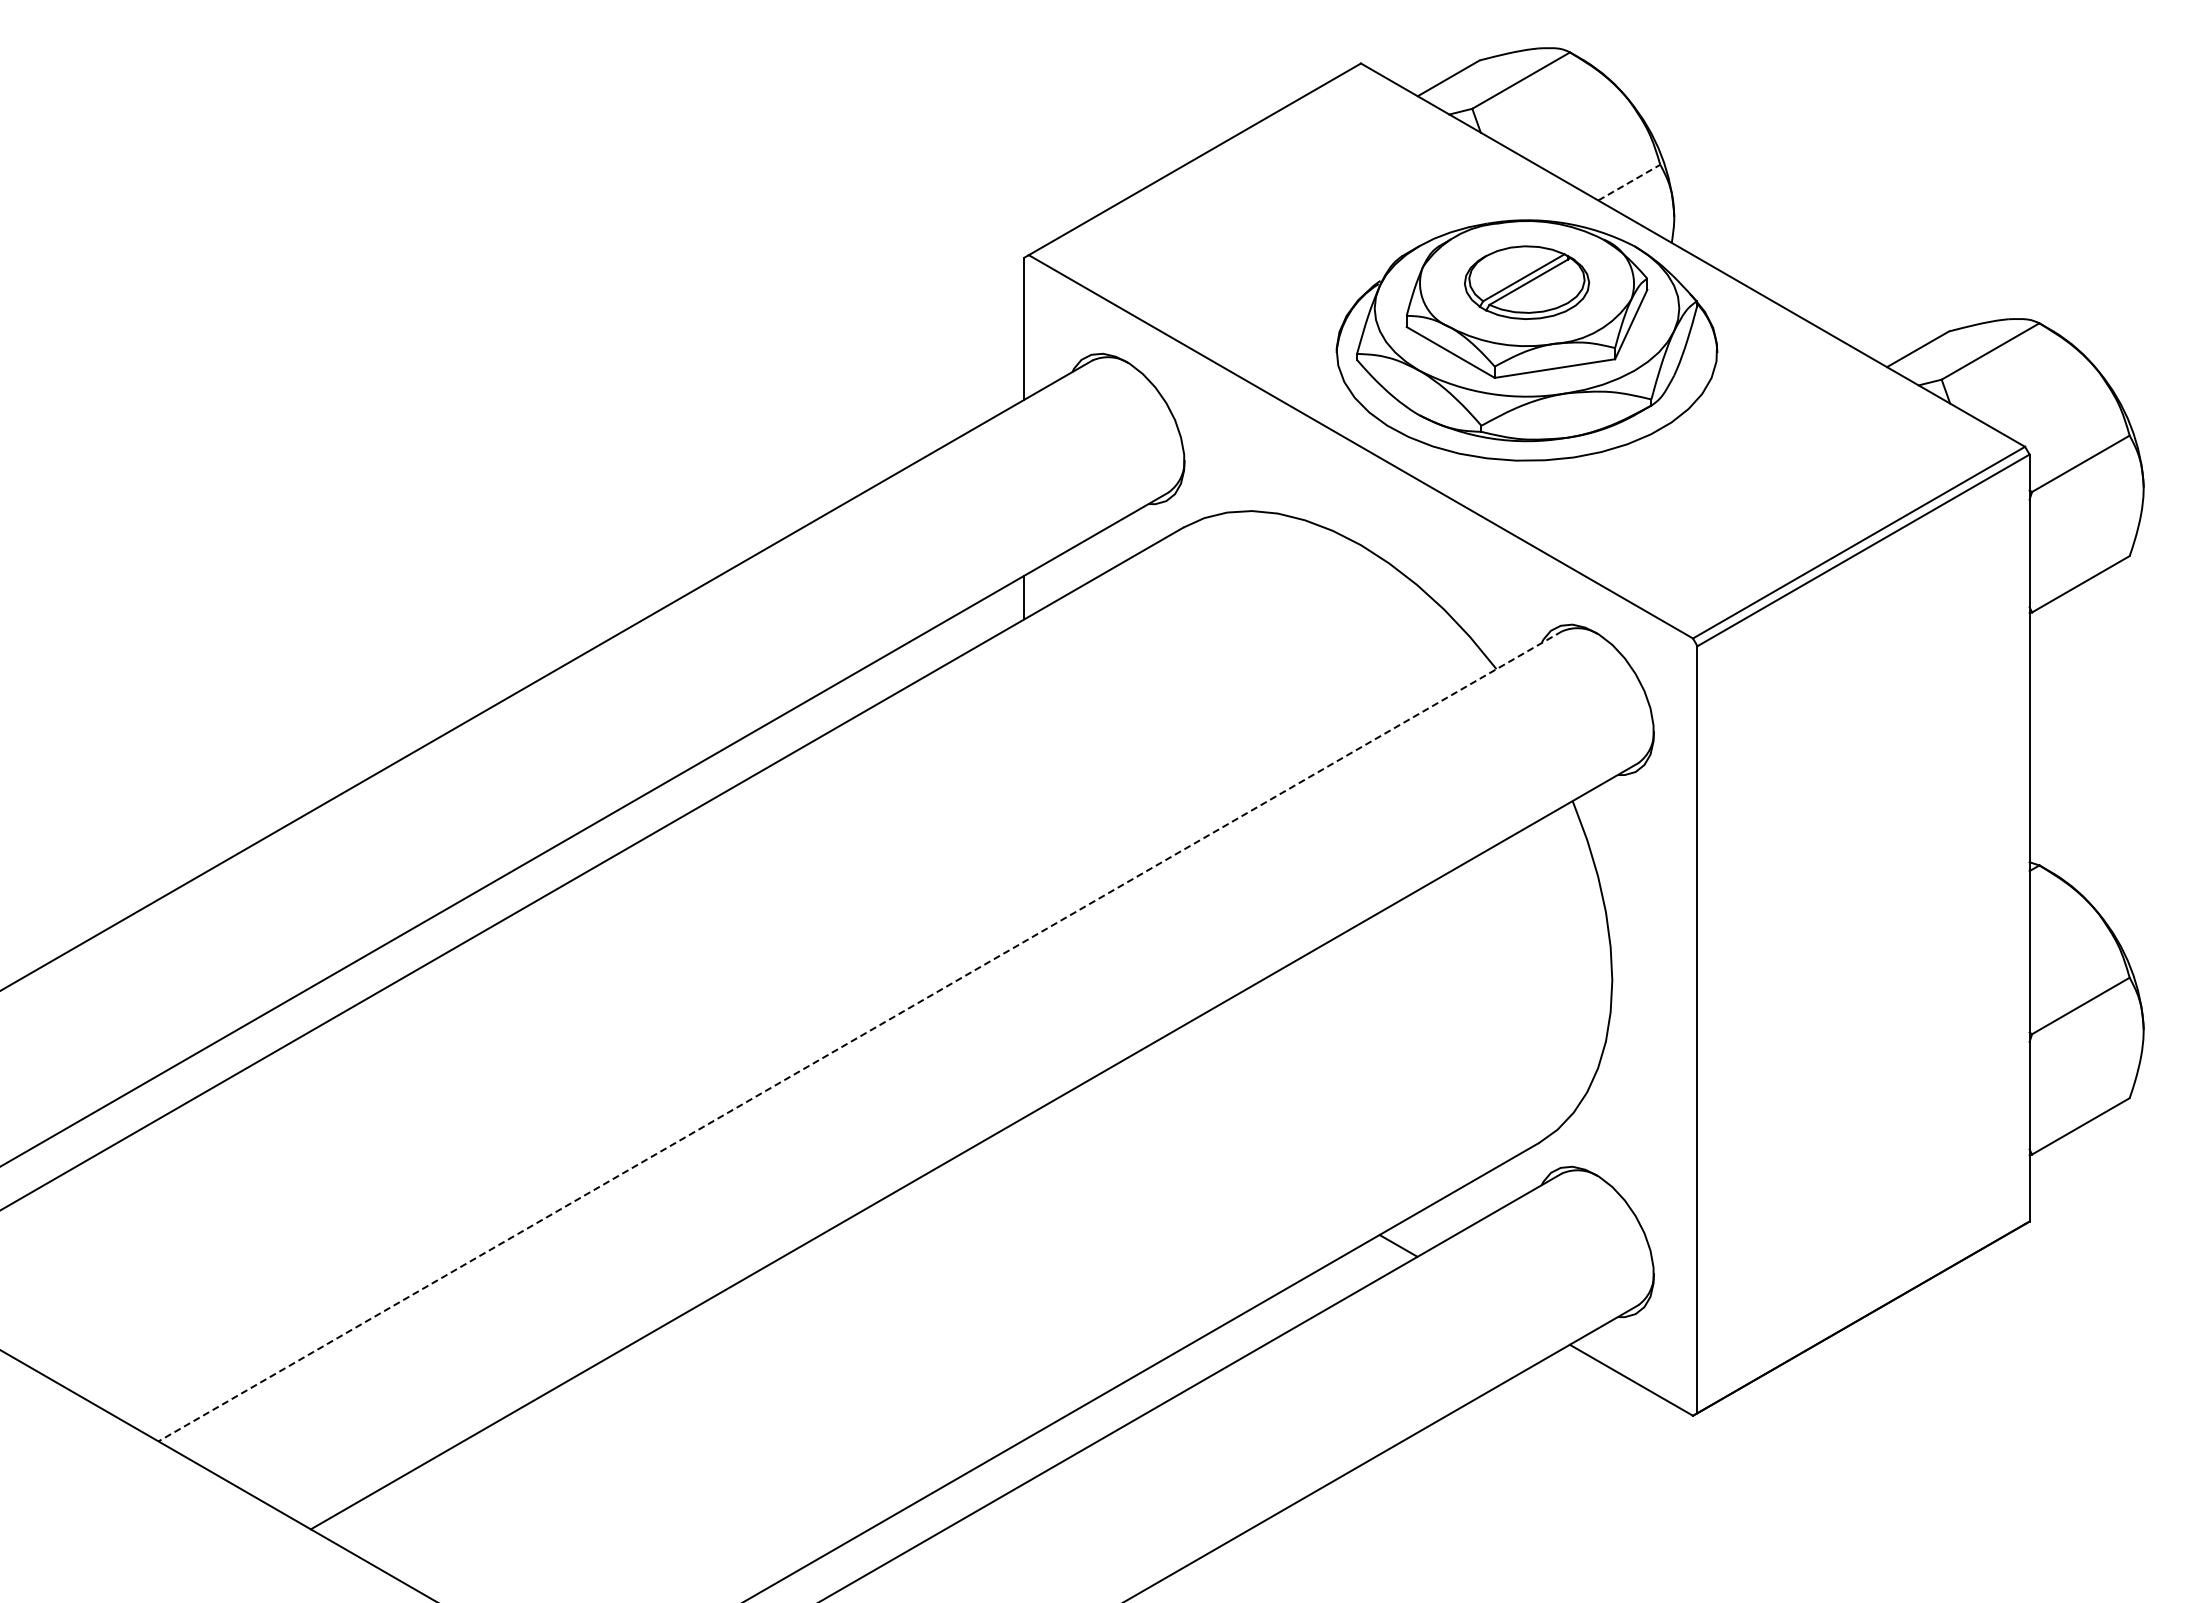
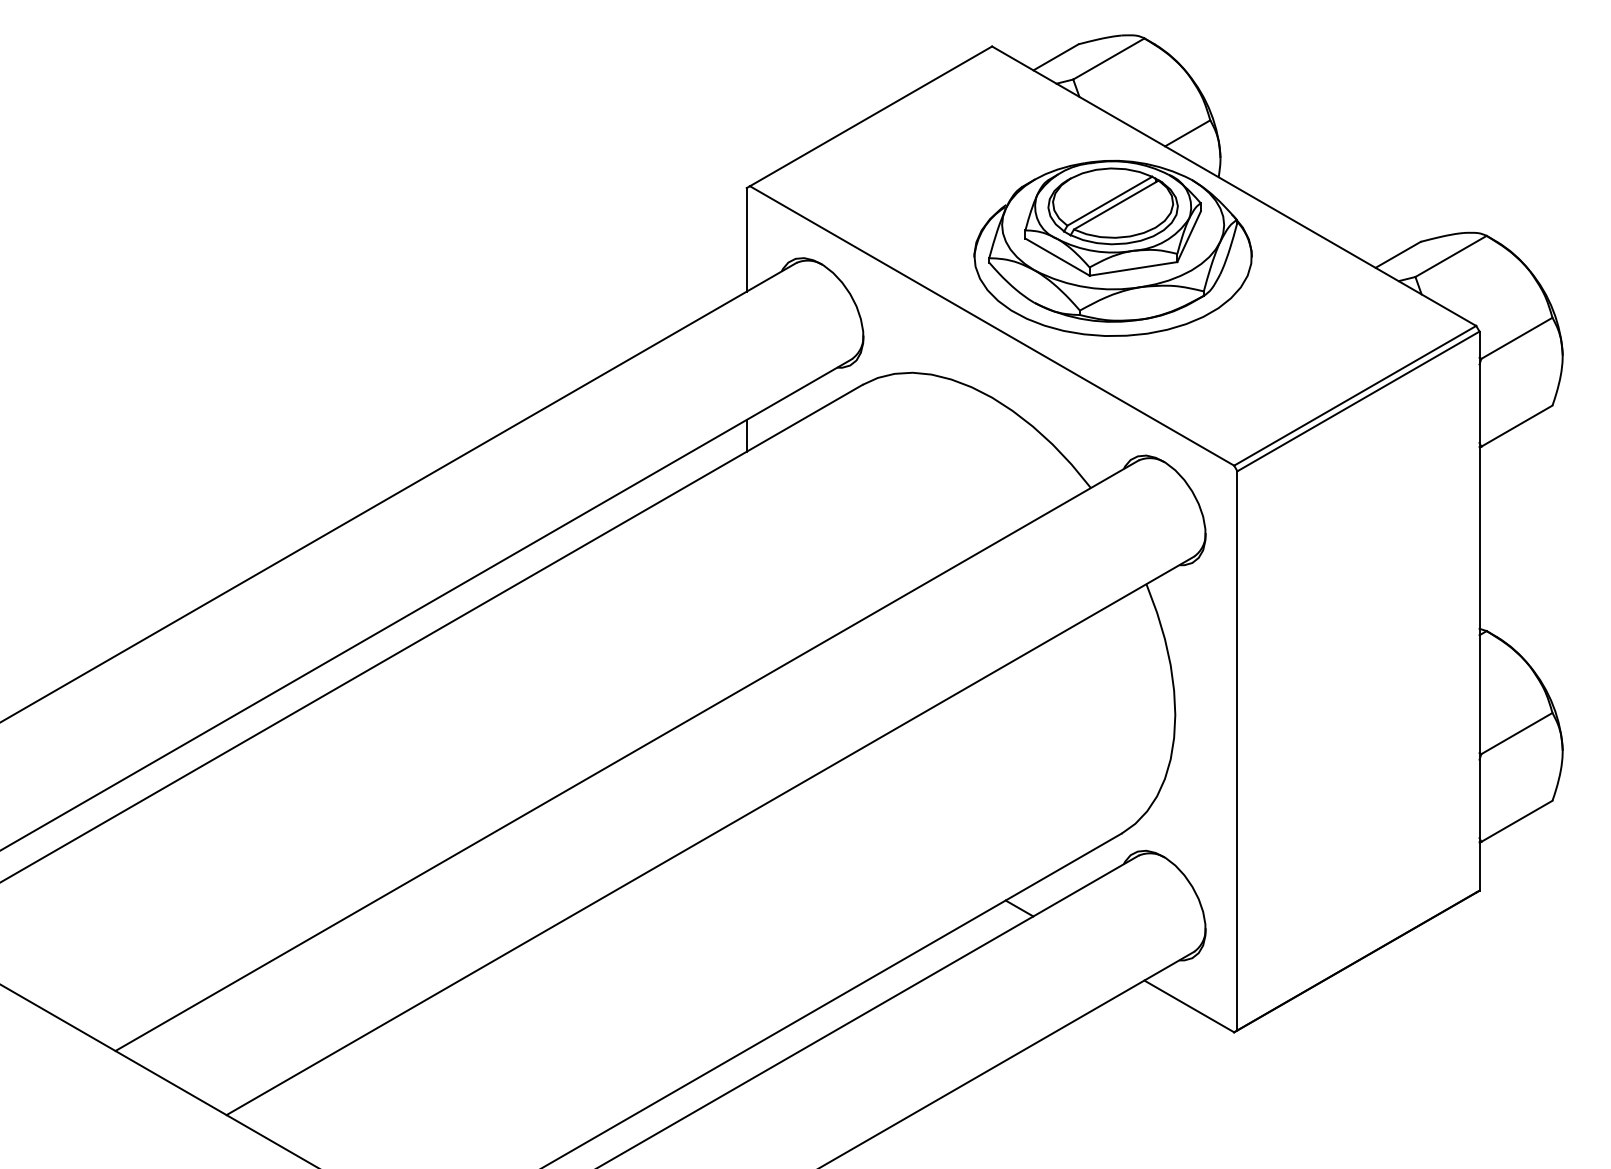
line: (1629, 182) -> (1187, 133), dashed -> solid
part: (1526, 282) -> (1112, 206), size x1.43
line: (859, 1036) -> (626, 755), dashed -> solid

